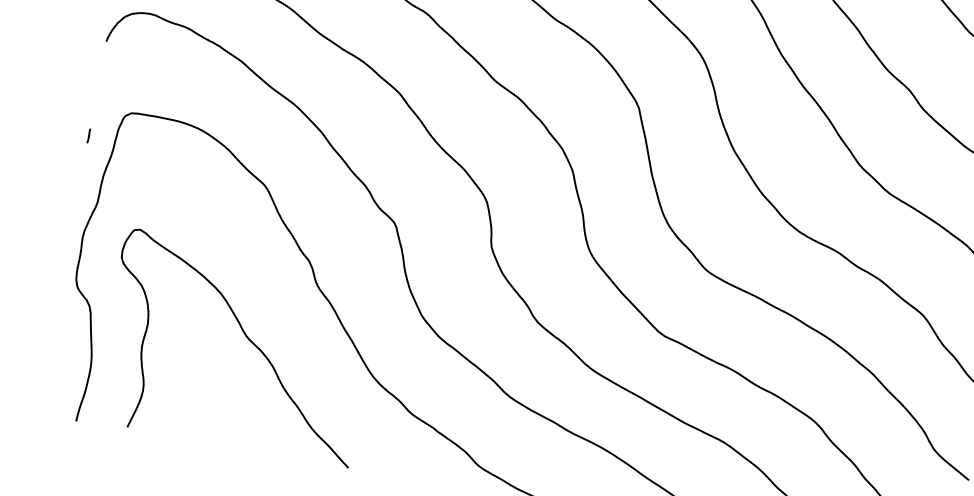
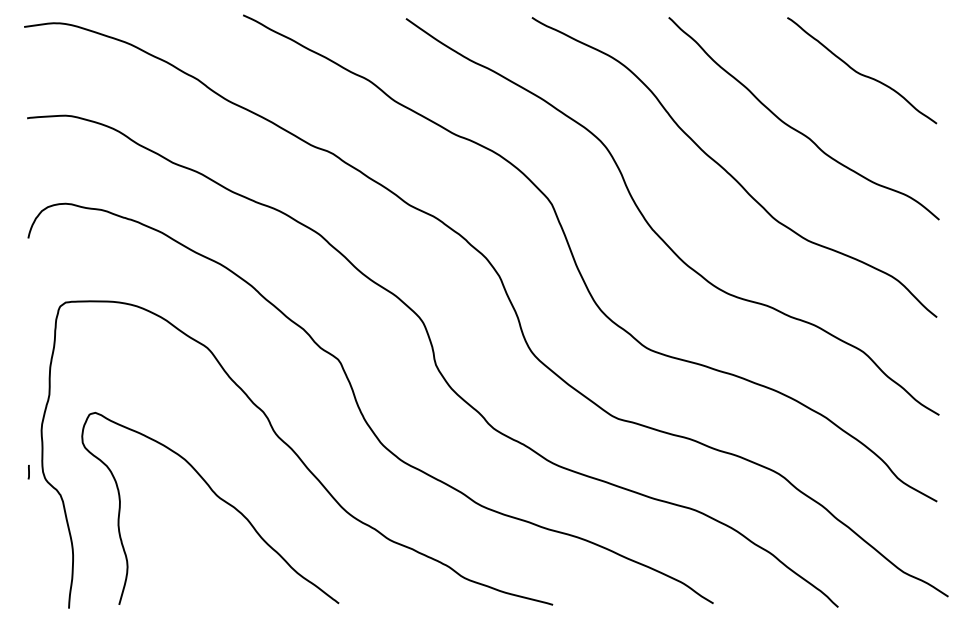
line: (88, 136) -> (28, 472), moved

